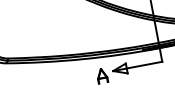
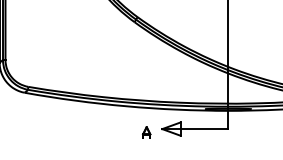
part: (101, 75) -> (146, 132), size x0.6

